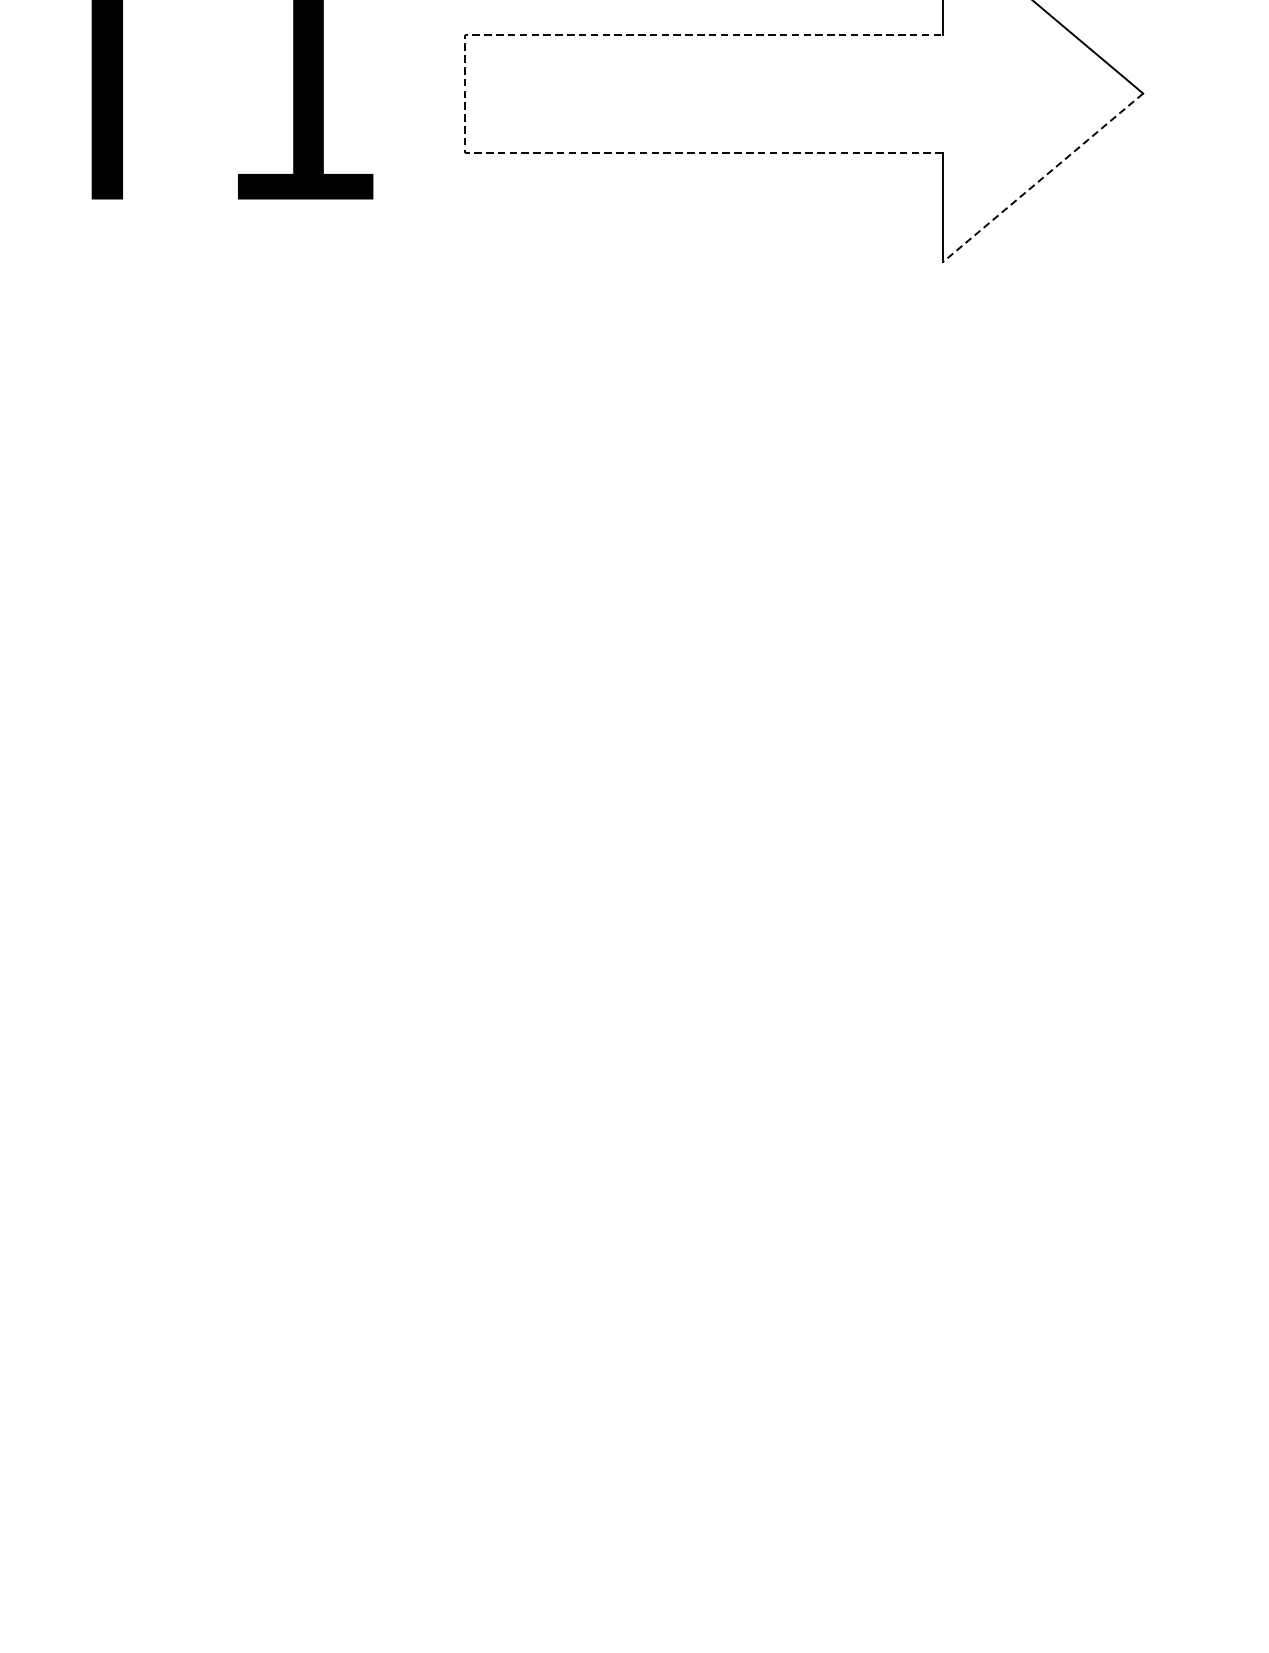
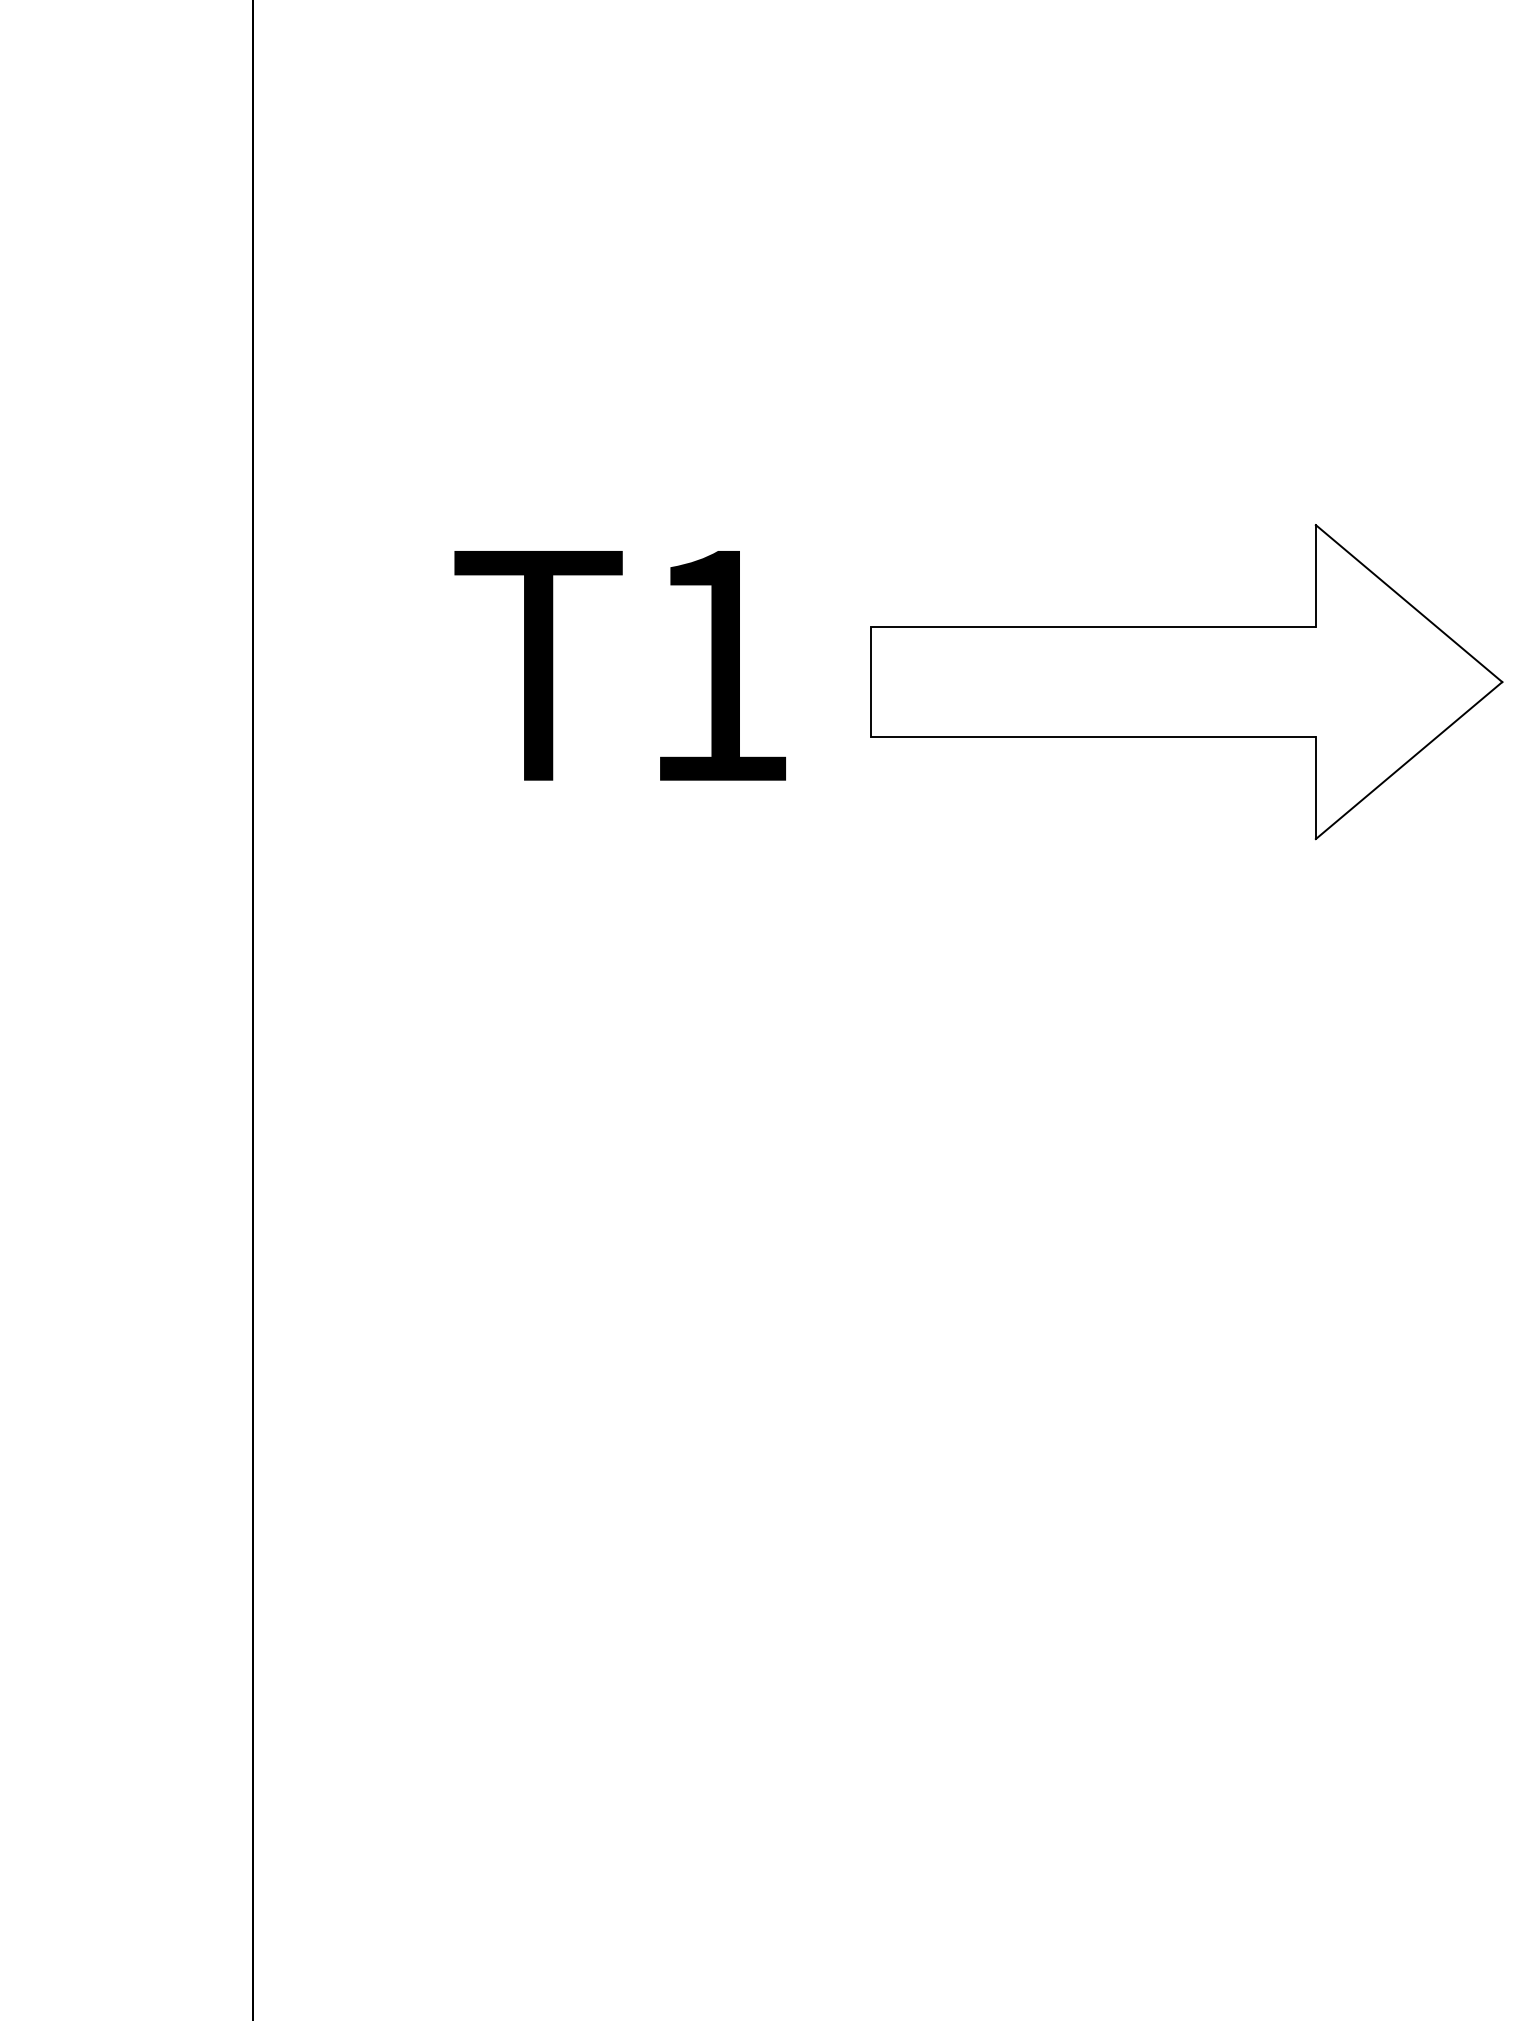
line: (465, 93) -> (871, 682), dashed -> solid
line: (1043, 177) -> (1409, 760), dashed -> solid

